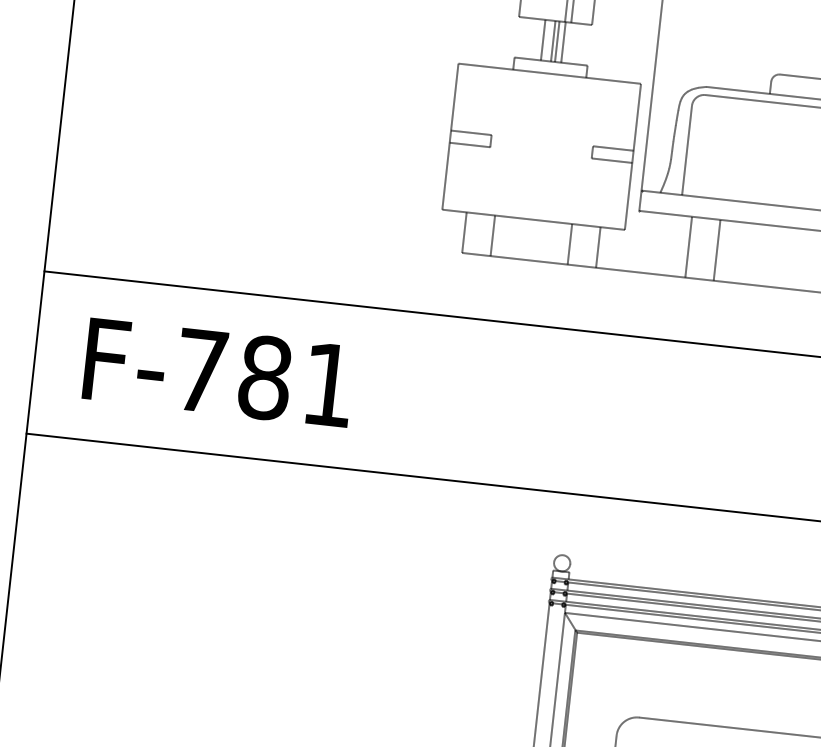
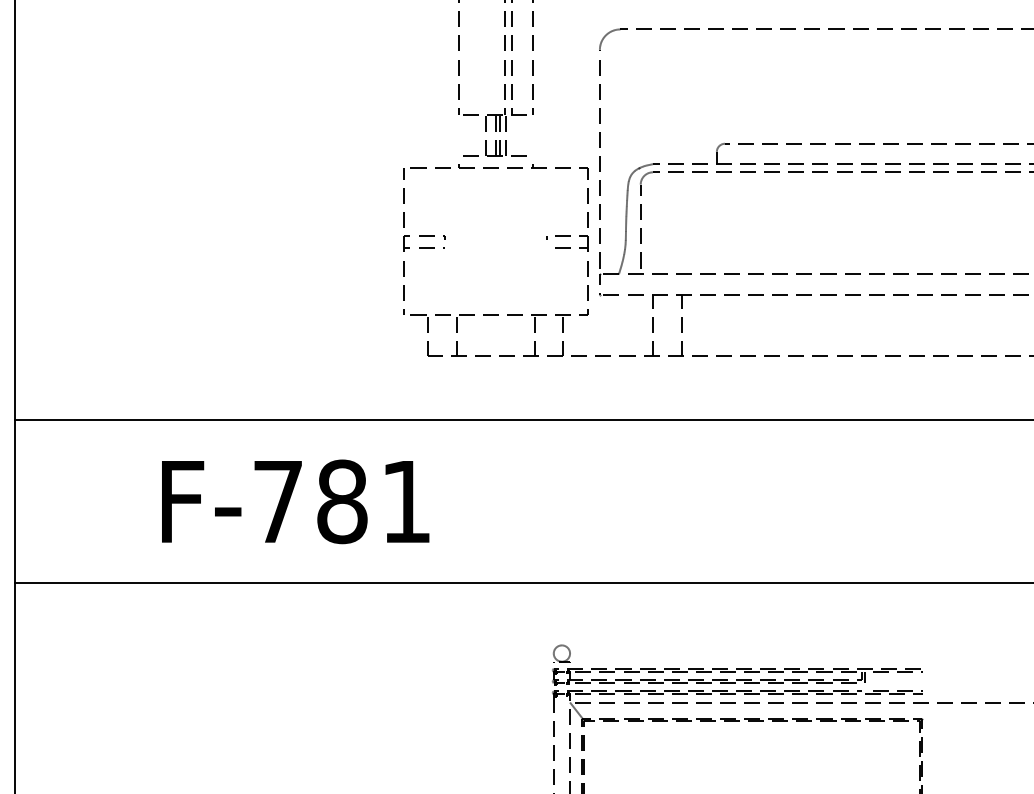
text: (218, 372) -> (295, 501), moved

